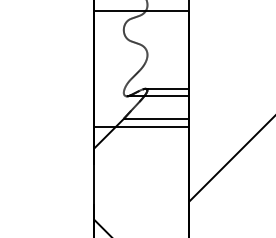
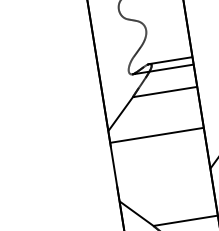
line: (141, 127) -> (156, 135), moved

